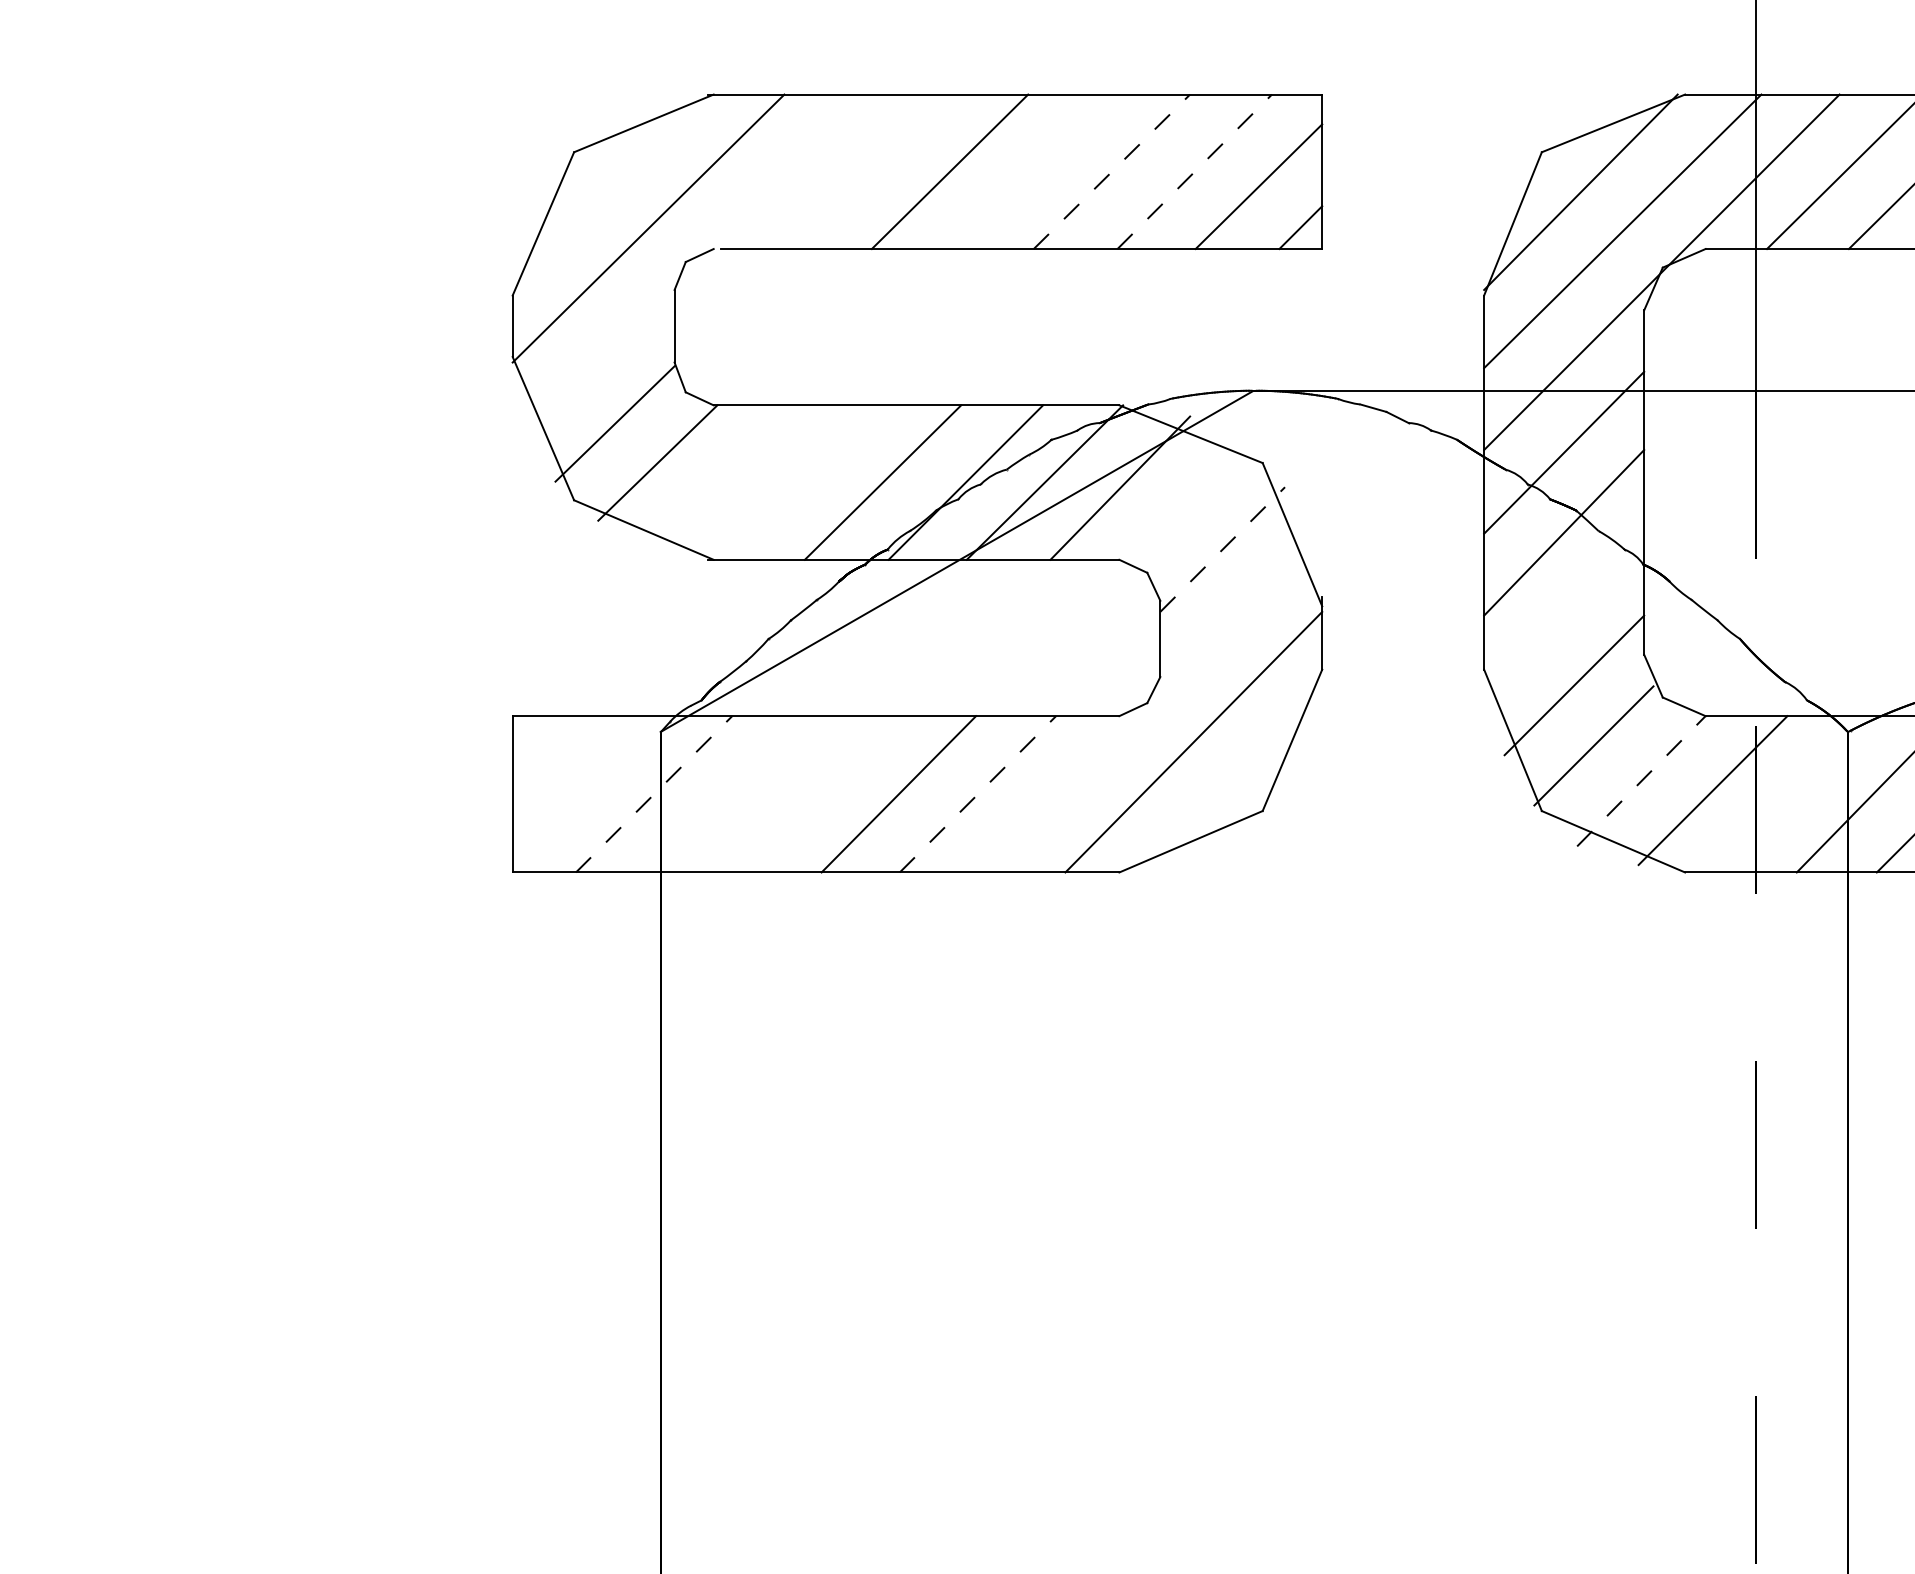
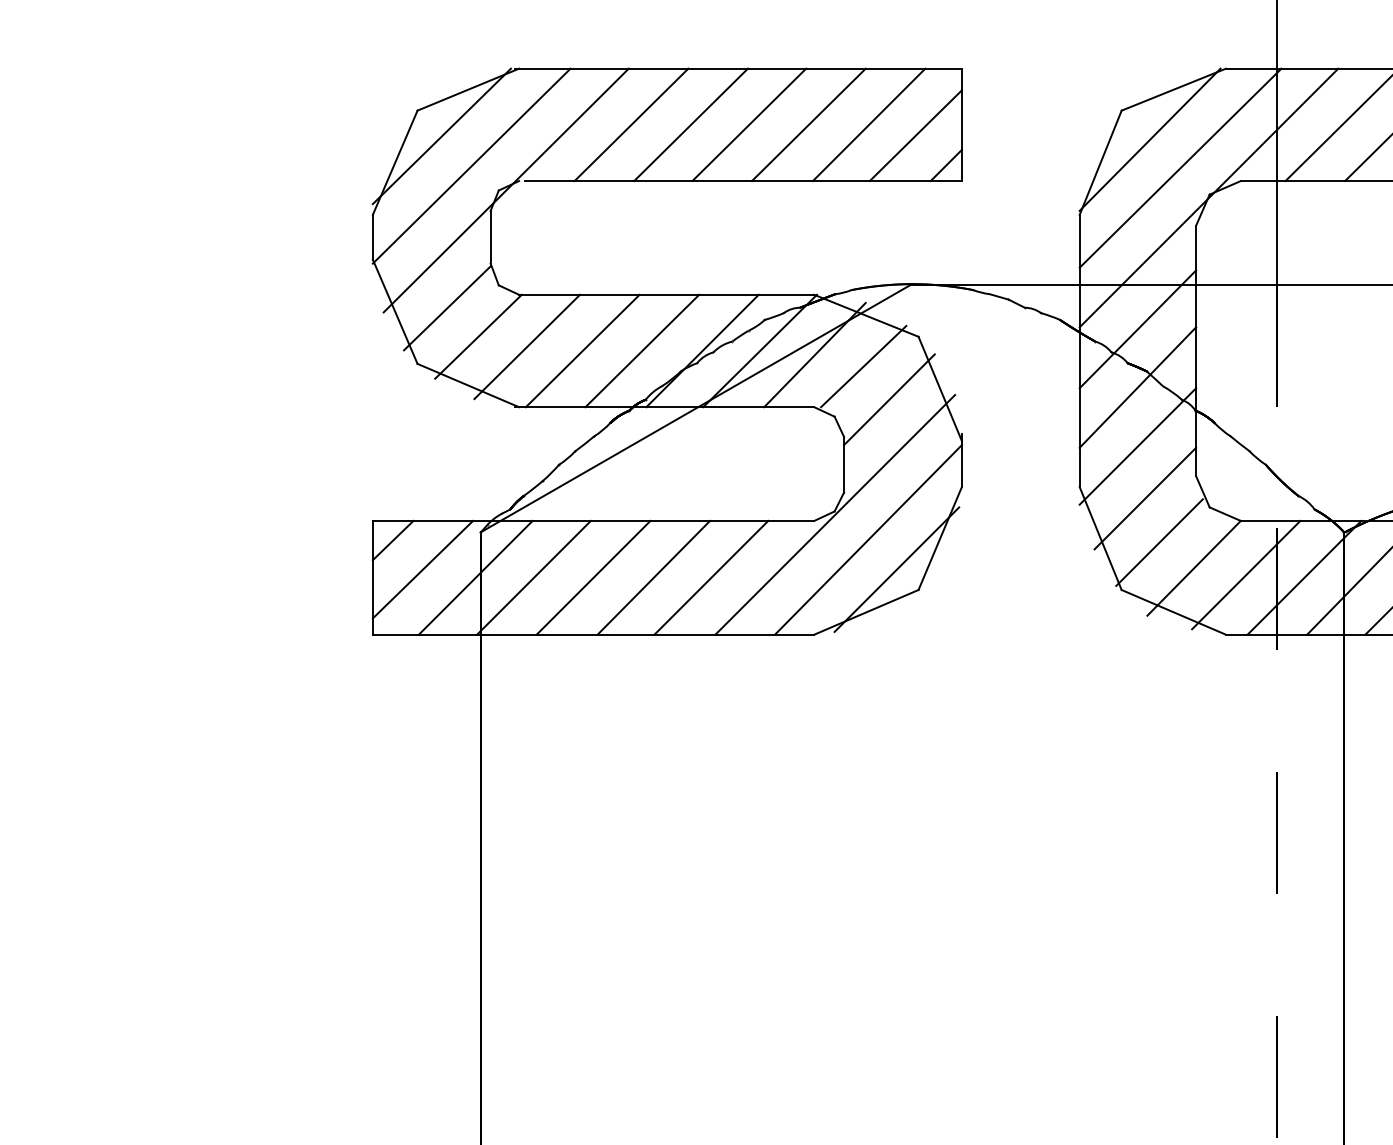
line: (867, 171) -> (631, 124), added
line: (1029, 171) -> (748, 124), added
line: (1111, 171) -> (808, 124), dashed -> solid
line: (1195, 171) -> (869, 124), dashed -> solid
line: (607, 187) -> (441, 136), added
line: (695, 261) -> (505, 190), added
line: (724, 476) -> (526, 346), added
line: (800, 482) -> (582, 350), added
line: (1186, 503) -> (863, 366), added
line: (1223, 549) -> (890, 399), dashed -> solid
line: (1564, 613) -> (1138, 446), added
line: (1147, 707) -> (834, 514), added
line: (540, 743) -> (393, 540), added
line: (1641, 780) -> (1194, 567), dashed -> solid
line: (1232, 782) -> (896, 569), added
line: (581, 783) -> (422, 569), added
line: (654, 794) -> (476, 577), dashed -> solid
line: (734, 794) -> (534, 577), added
line: (815, 794) -> (593, 577), added
line: (977, 794) -> (711, 577), dashed -> solid
line: (1792, 794) -> (1304, 577), added

